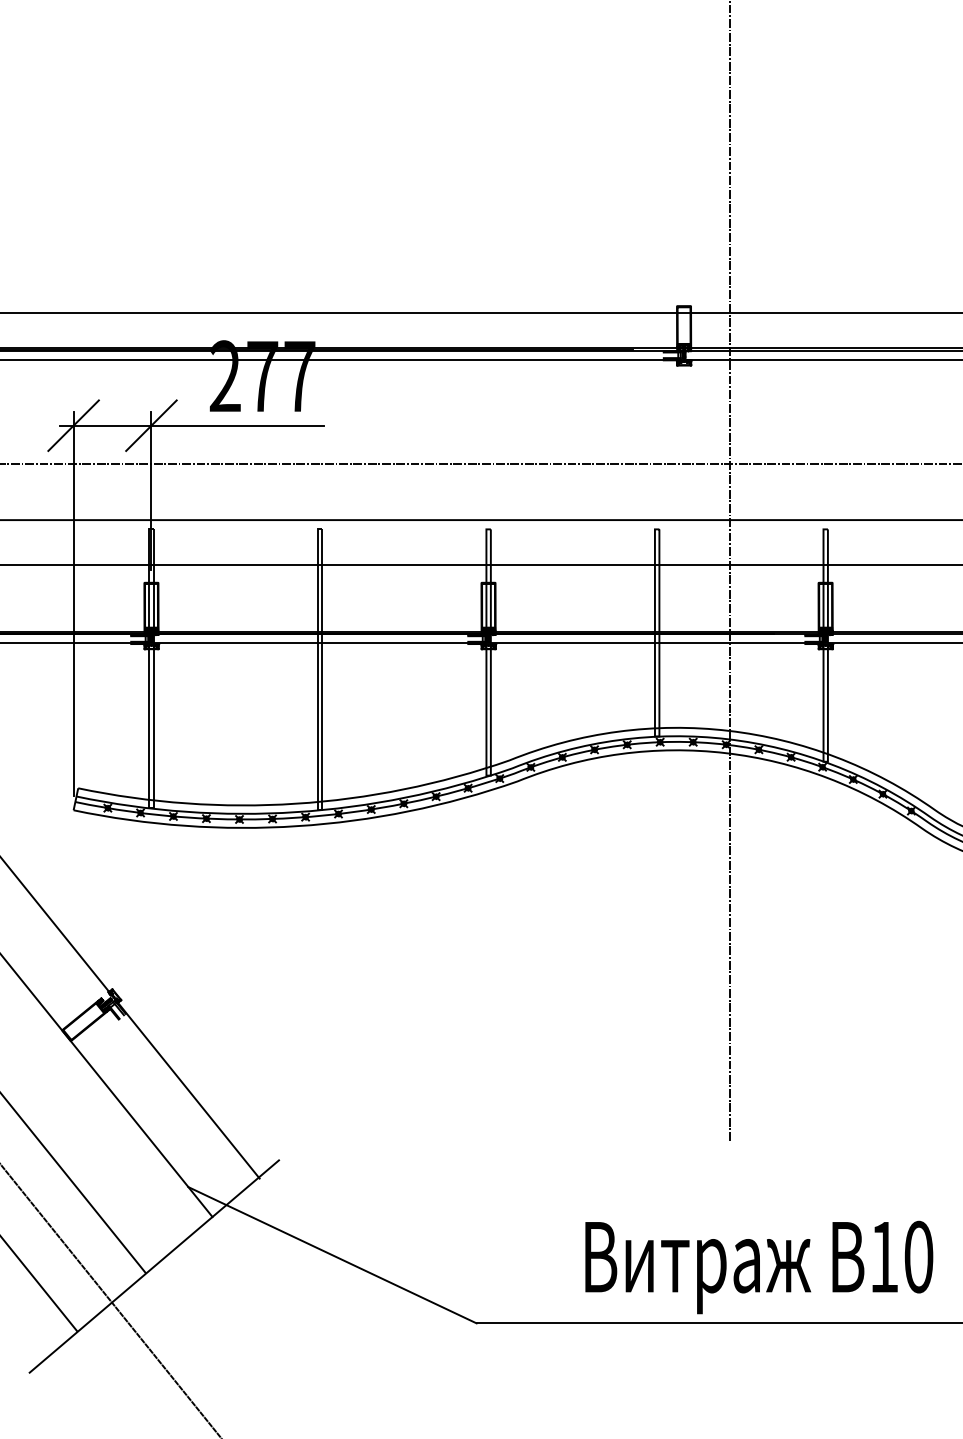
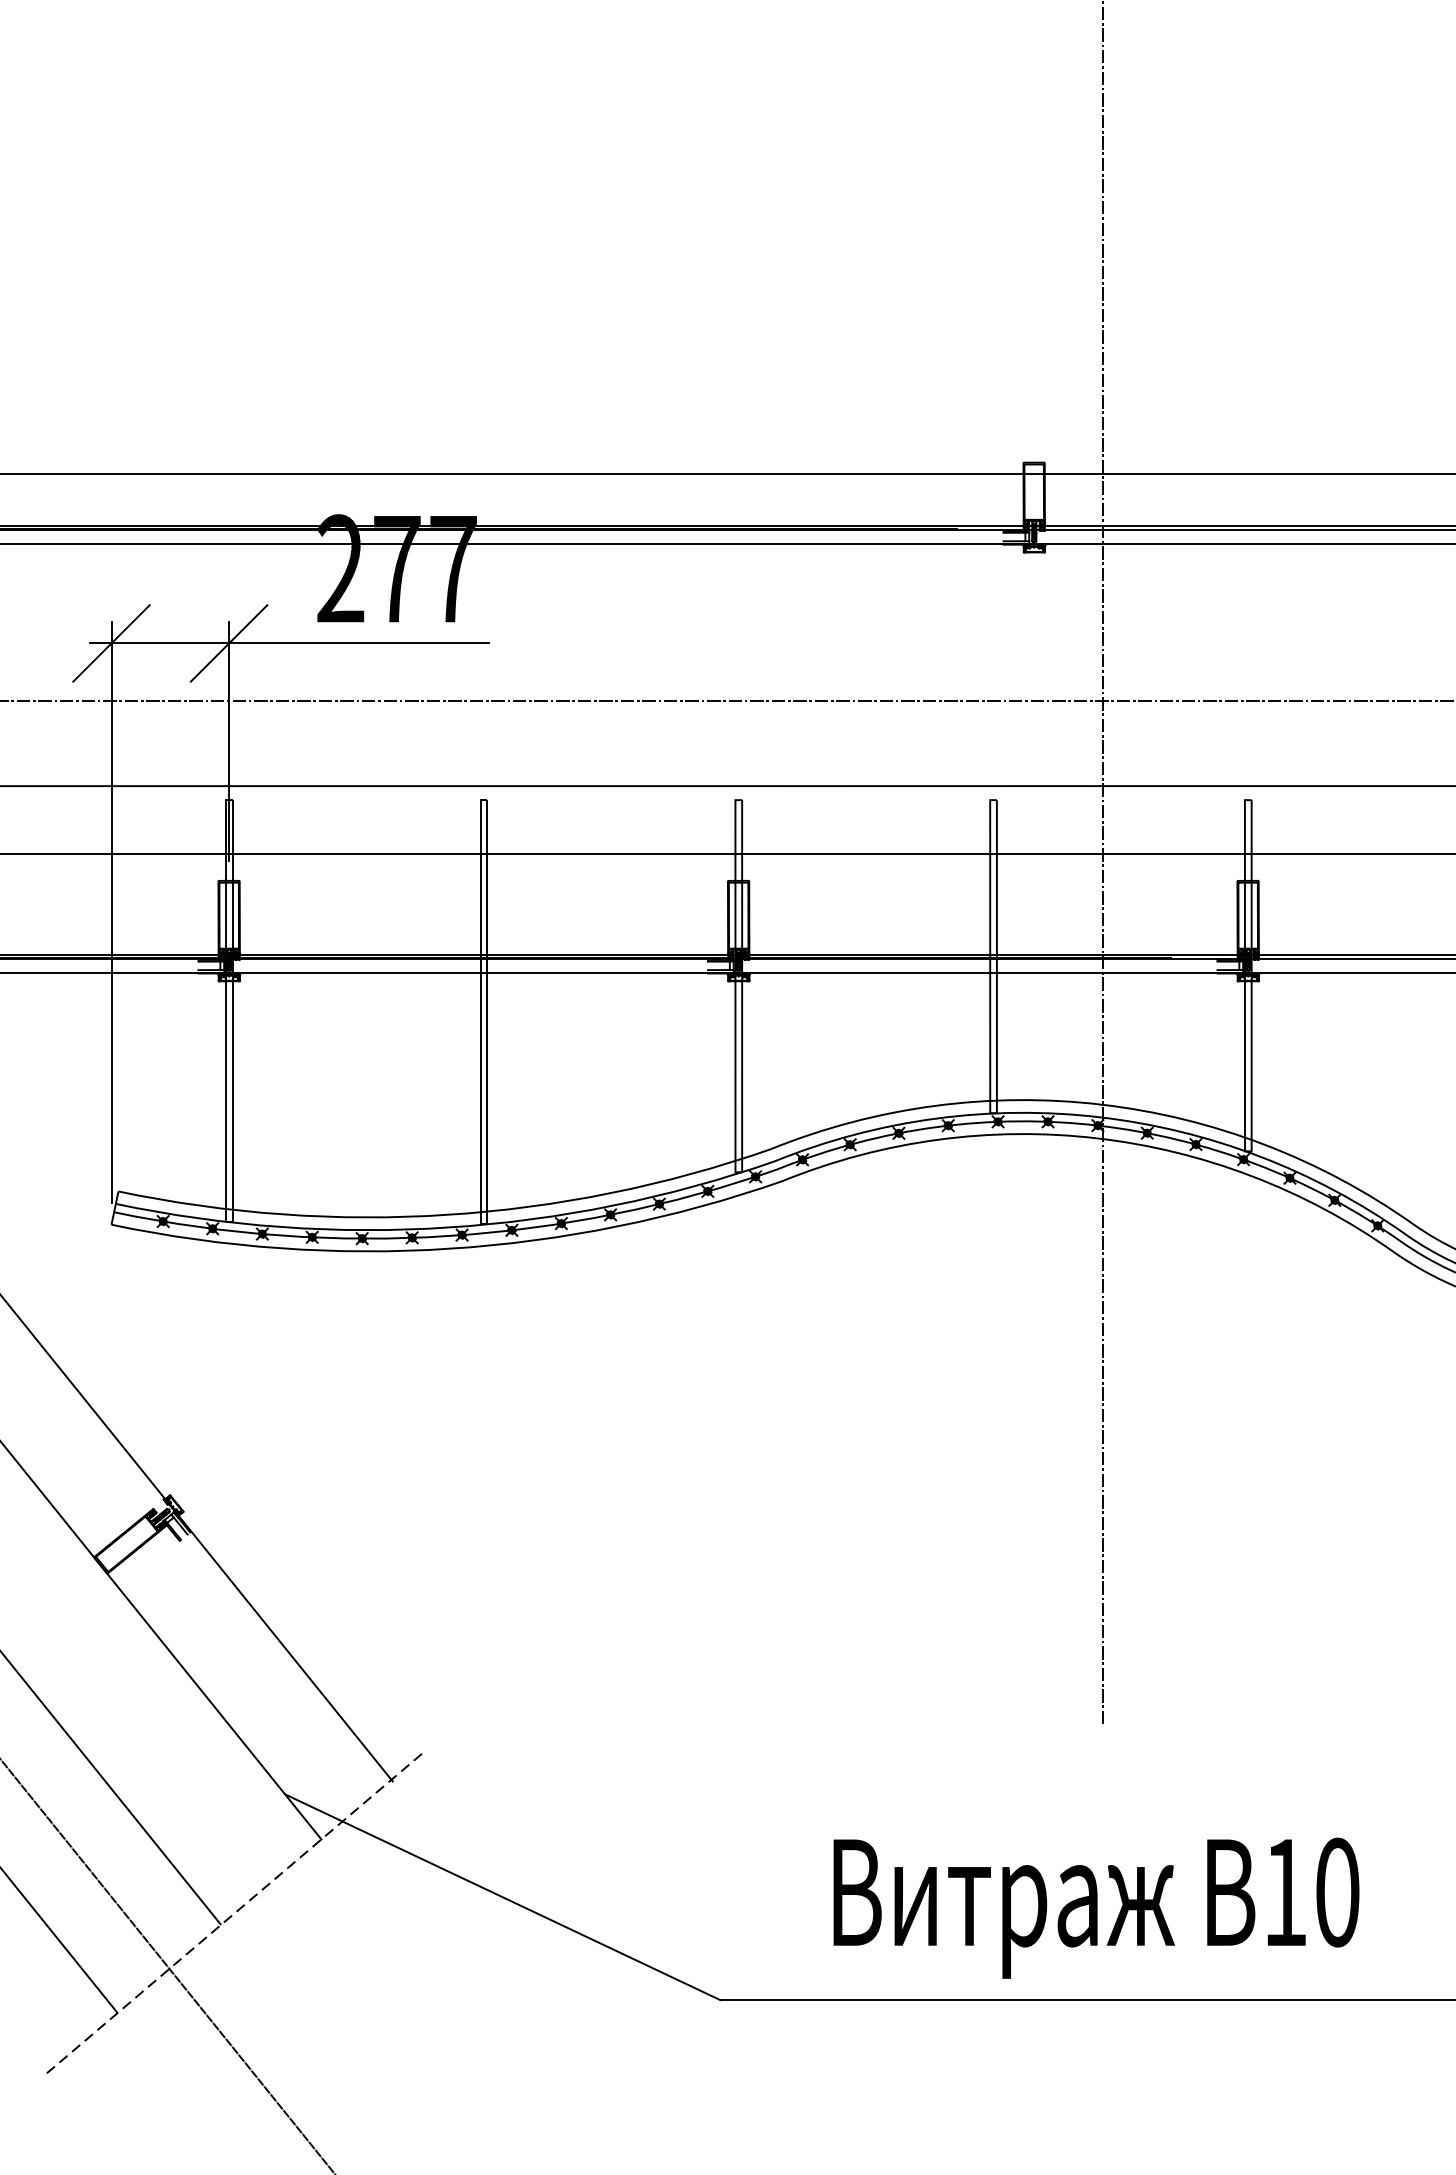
line: (154, 1266) -> (233, 1914), solid -> dashed
text: (759, 1267) -> (1096, 1908), moved

